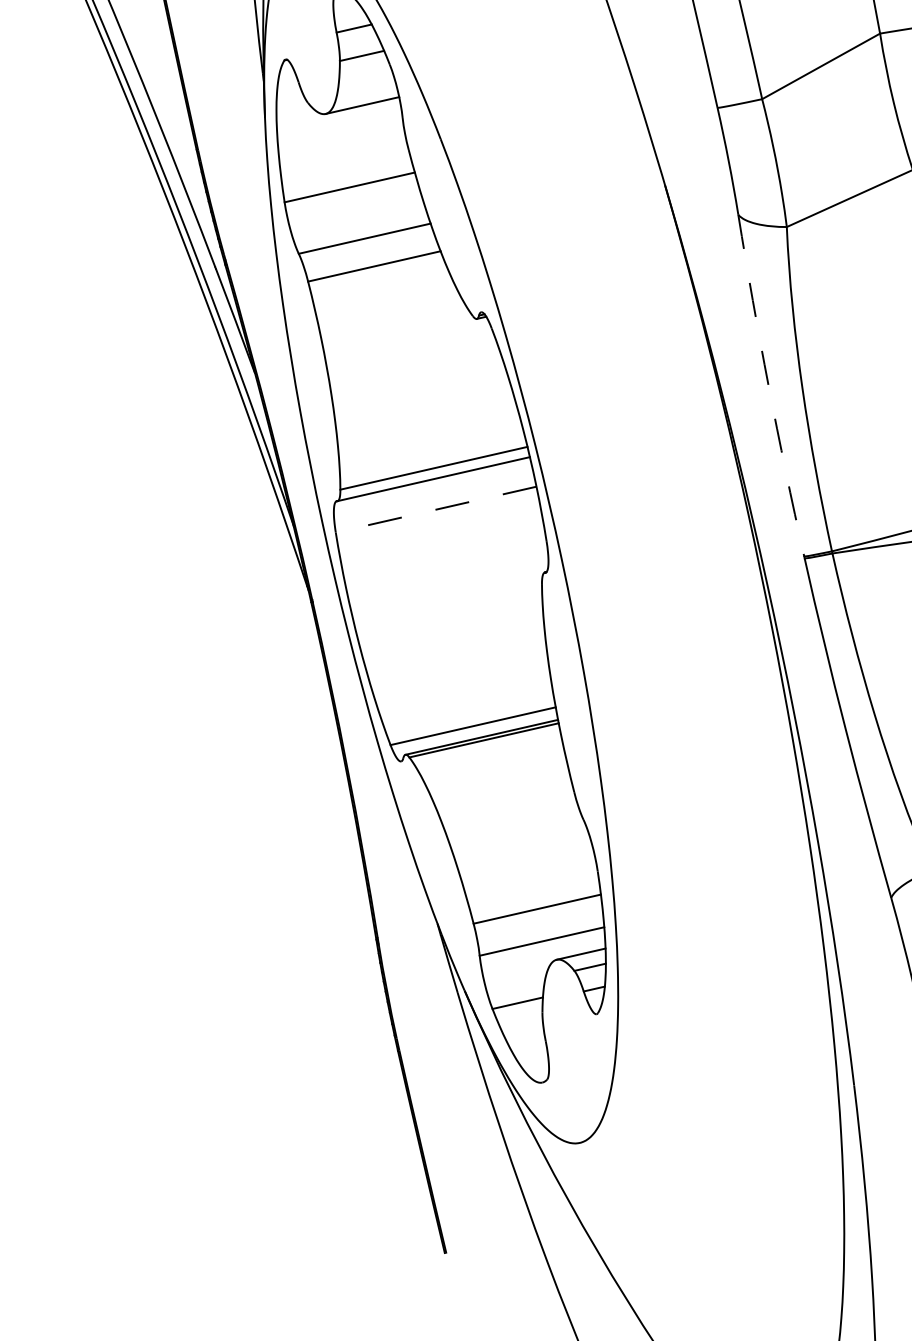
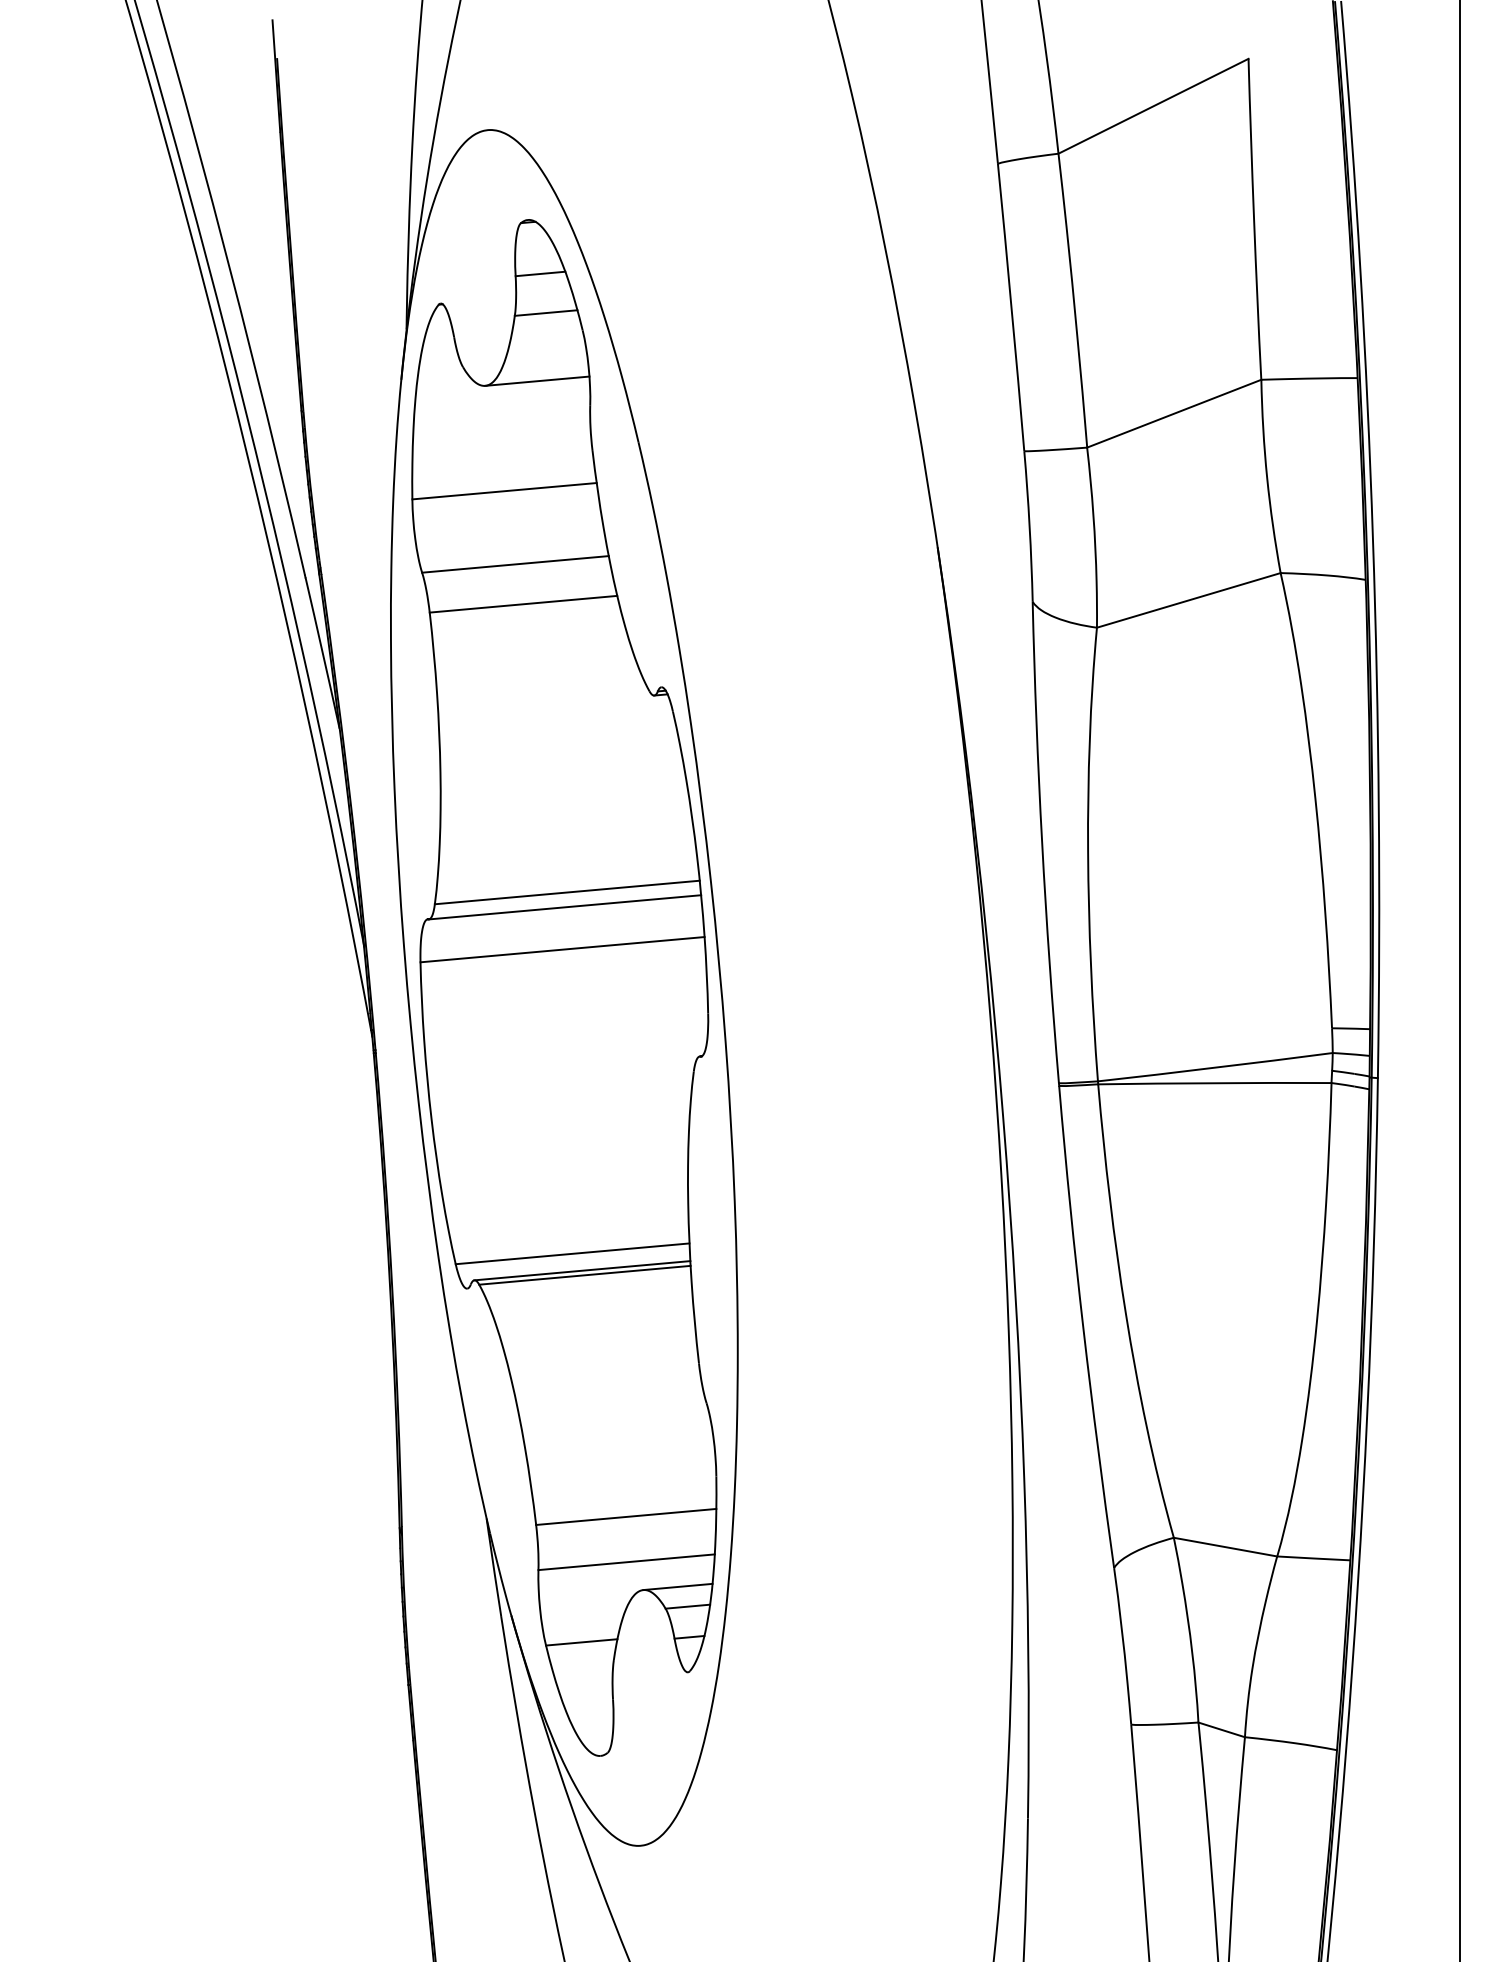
arc: (768, 385) -> (1042, 842), dashed -> solid
line: (436, 509) -> (562, 949), dashed -> solid

